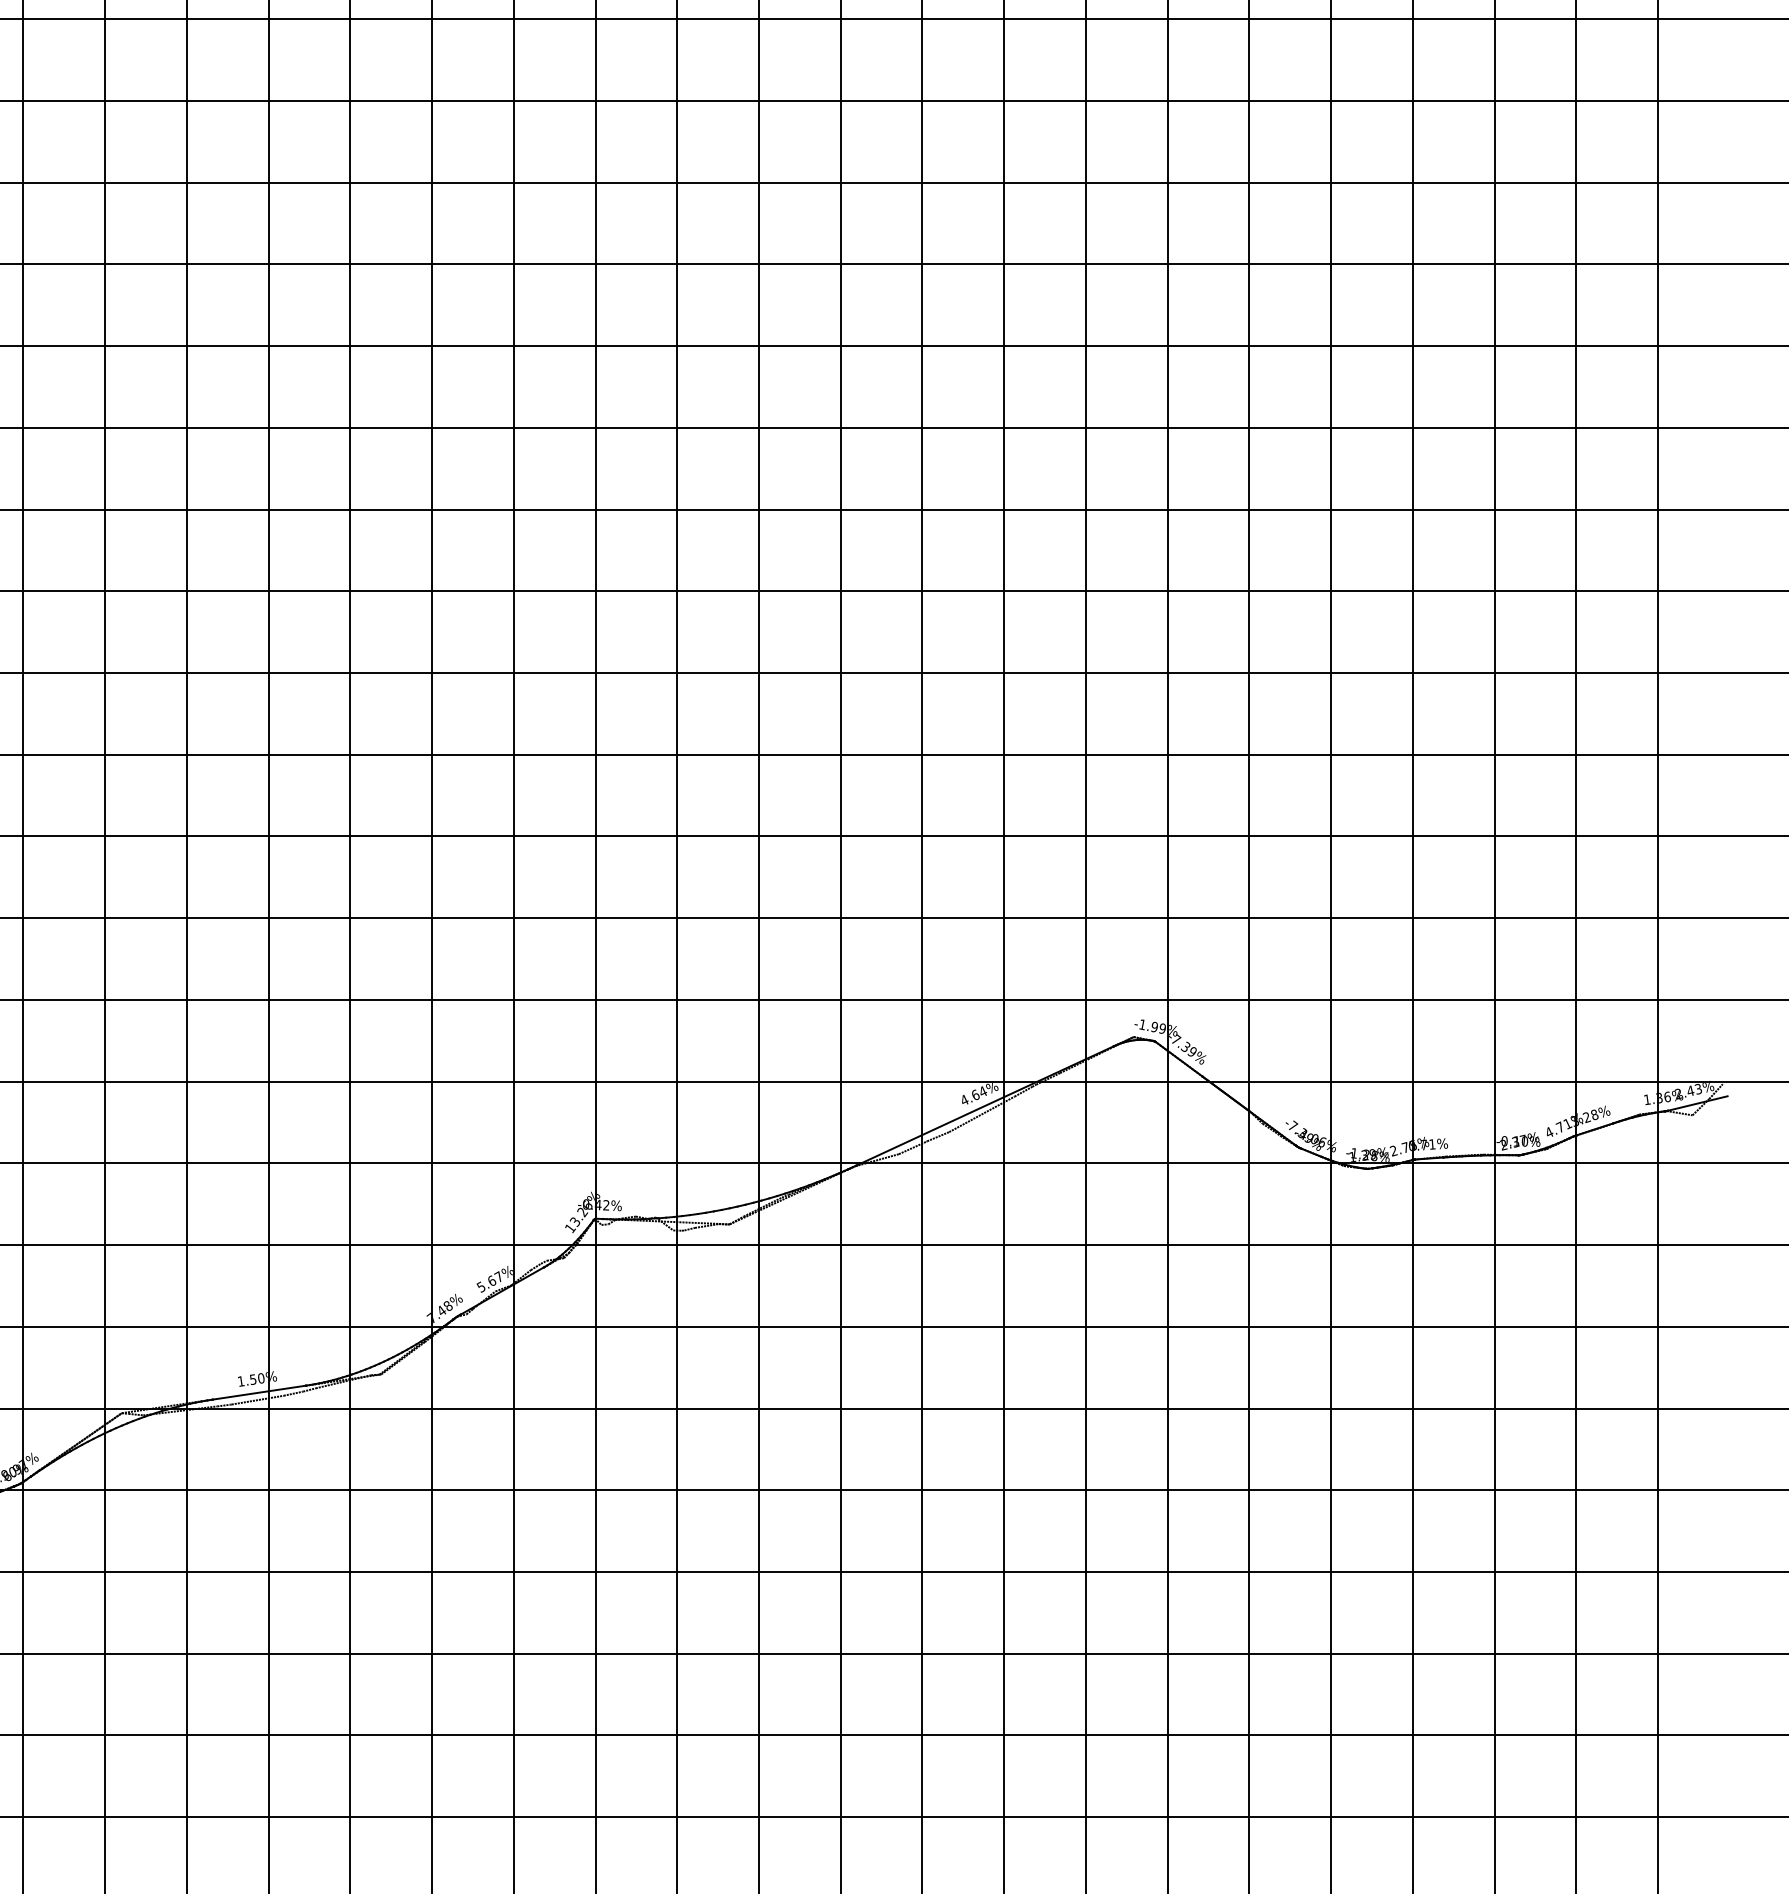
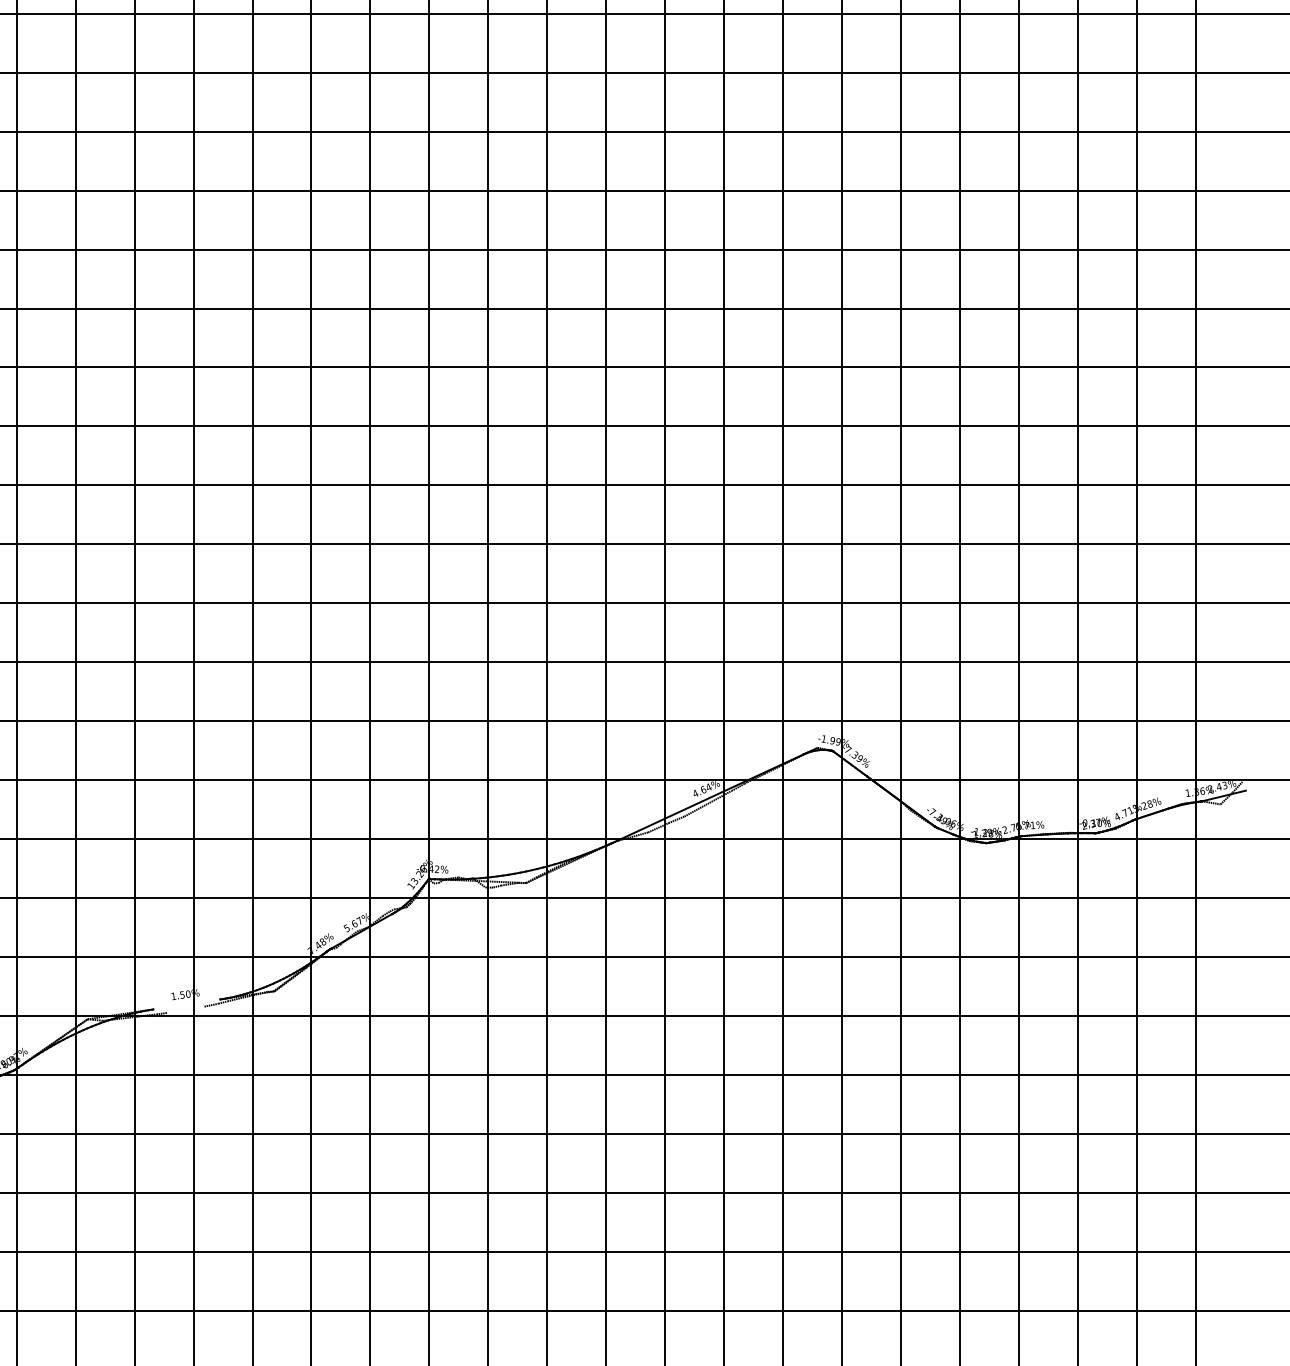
line: (258, 1392) -> (186, 1004), removed
line: (257, 1399) -> (185, 1009), removed

